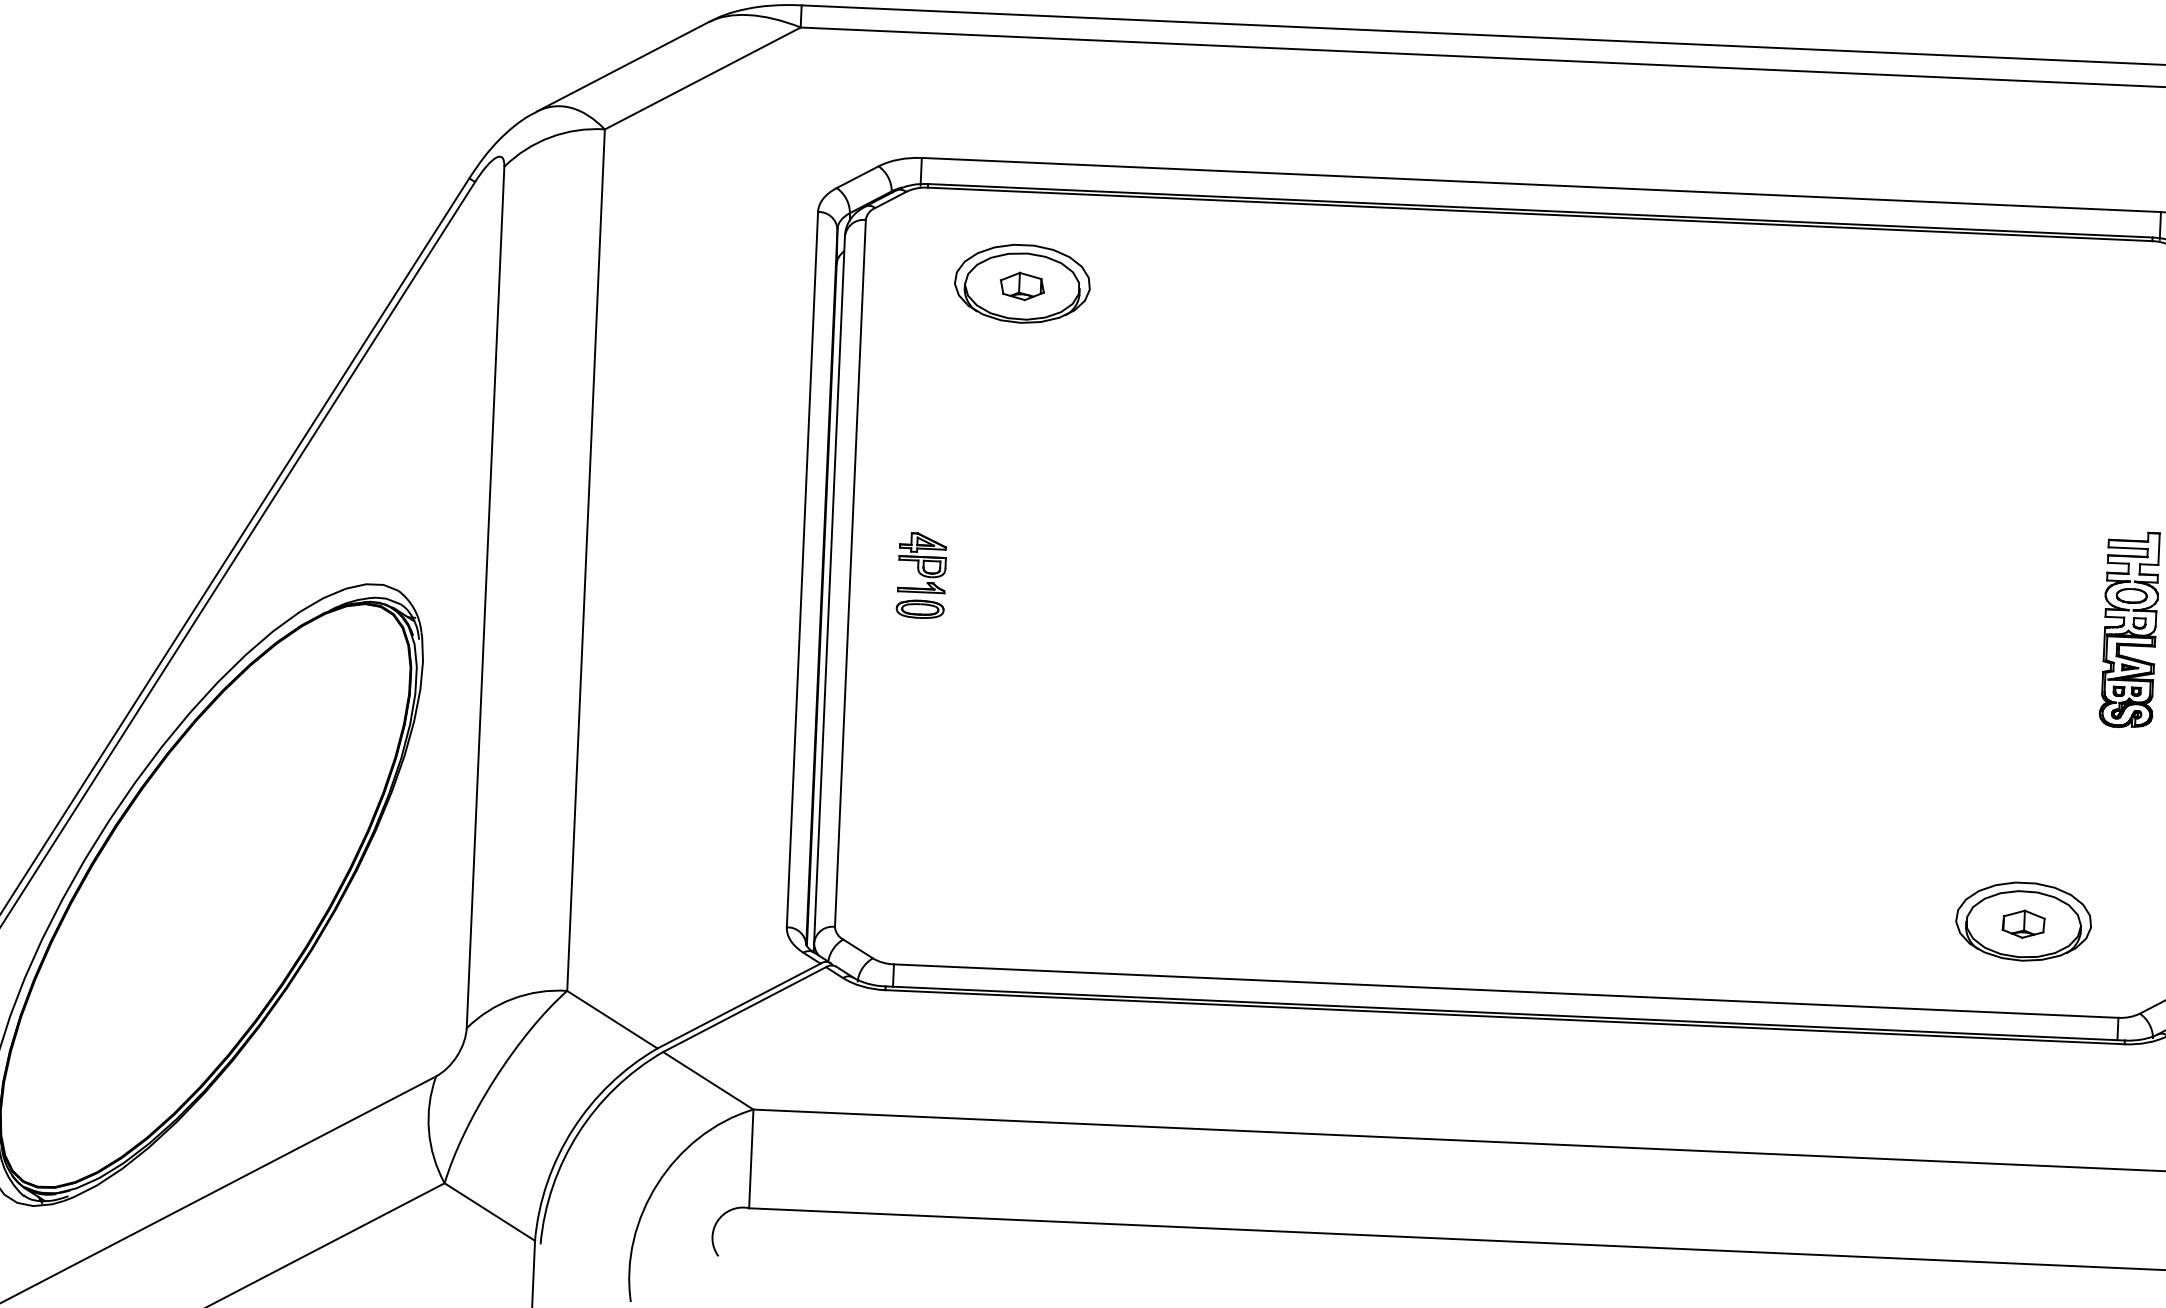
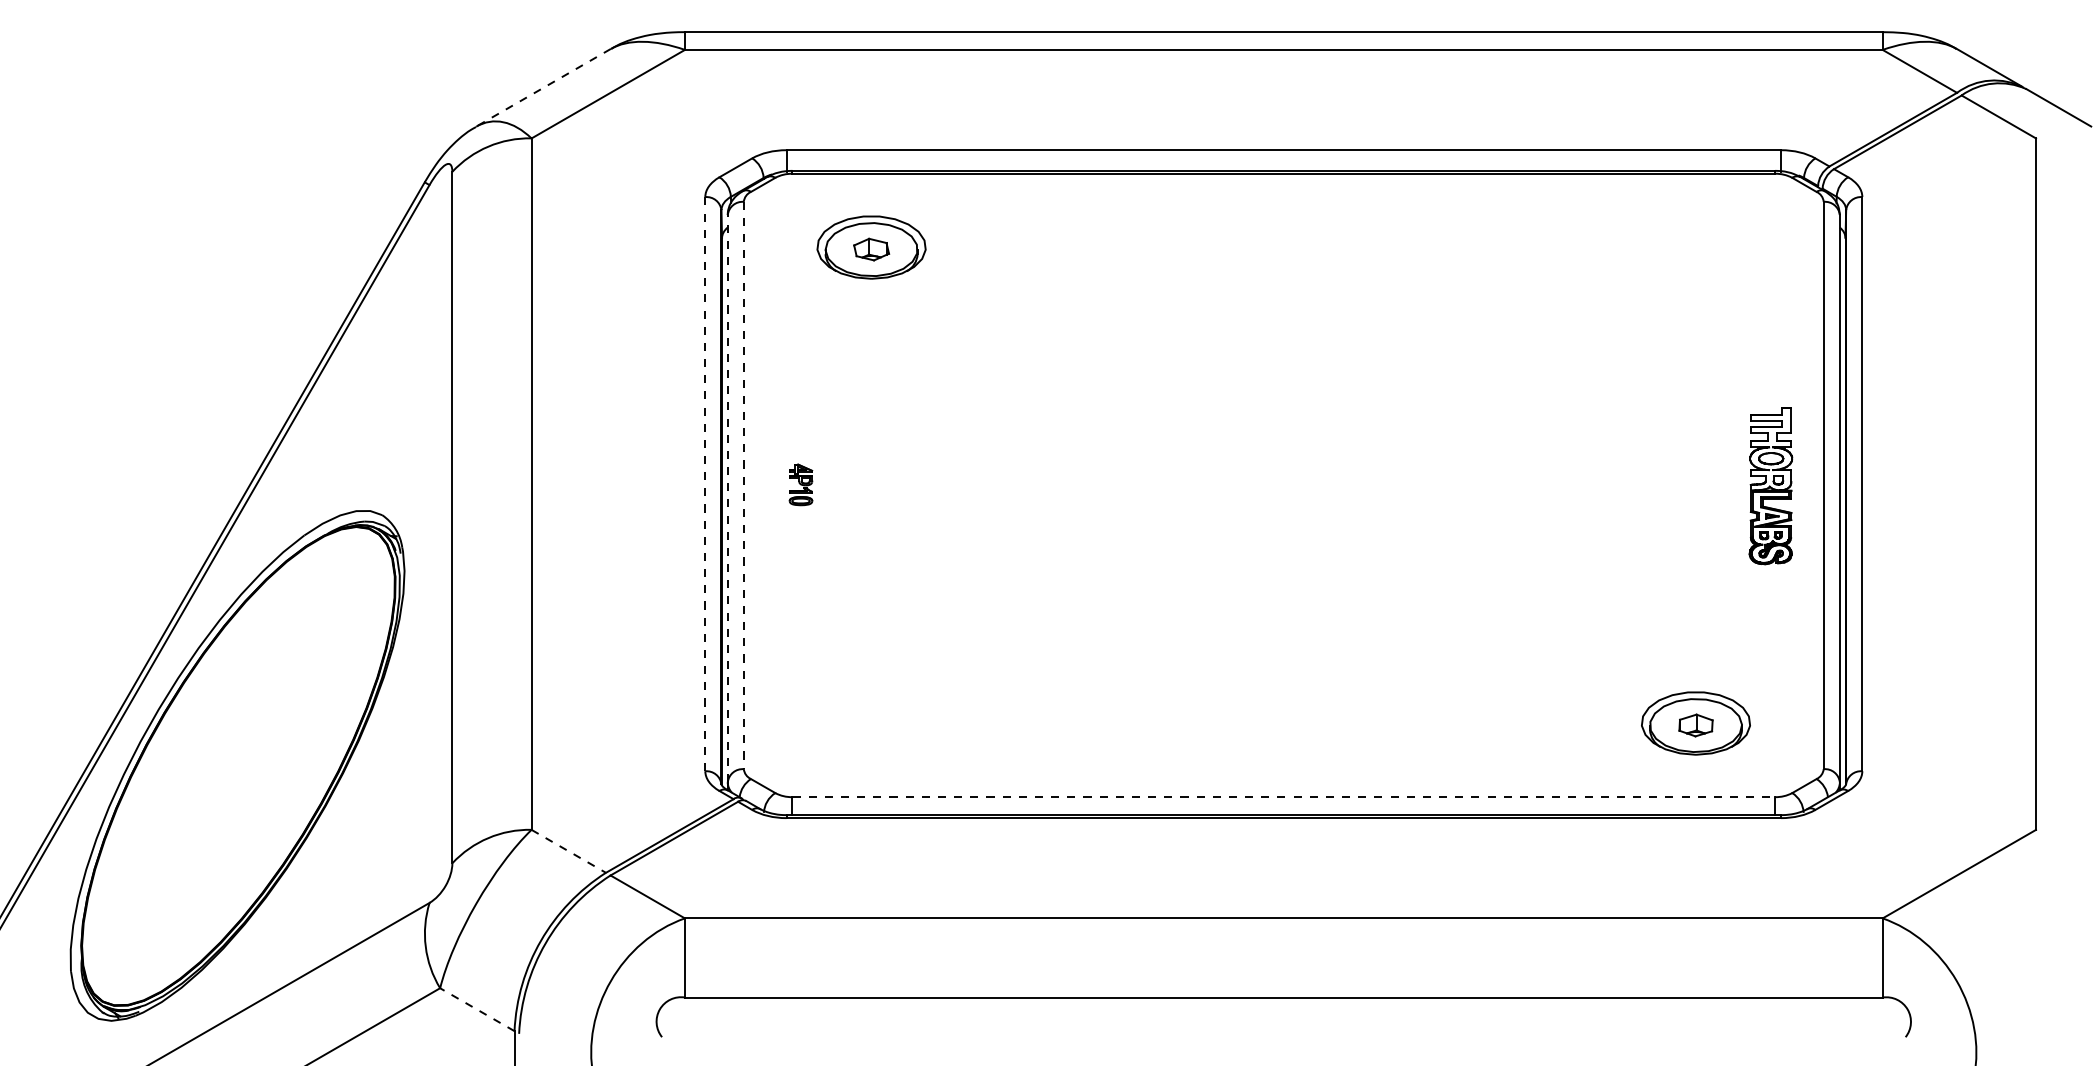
line: (622, 66) -> (543, 87), solid -> dashed
line: (802, 568) -> (705, 483), solid -> dashed
line: (849, 573) -> (743, 485), solid -> dashed
part: (921, 575) -> (800, 484), size x0.6
line: (829, 588) -> (727, 498), solid -> dashed
line: (1507, 991) -> (1284, 797), solid -> dashed
line: (612, 1019) -> (568, 851), solid -> dashed
line: (490, 1211) -> (477, 1009), solid -> dashed

